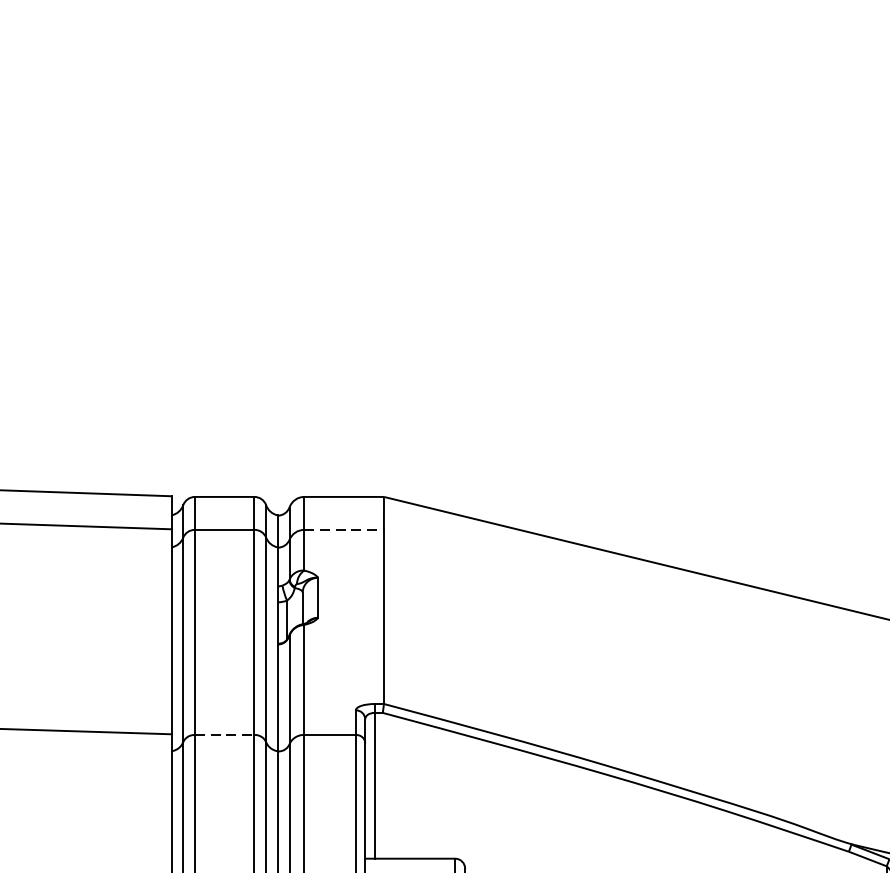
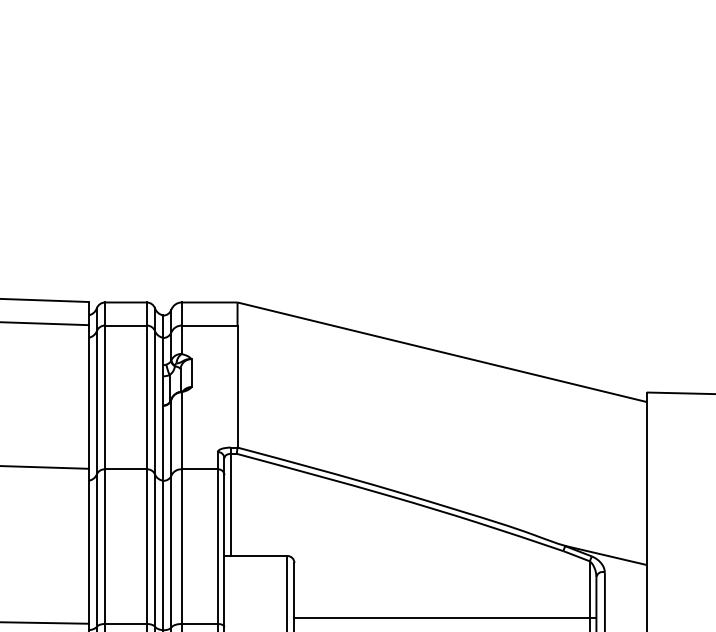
line: (343, 529) -> (209, 325), dashed -> solid
line: (224, 735) -> (125, 469), dashed -> solid

